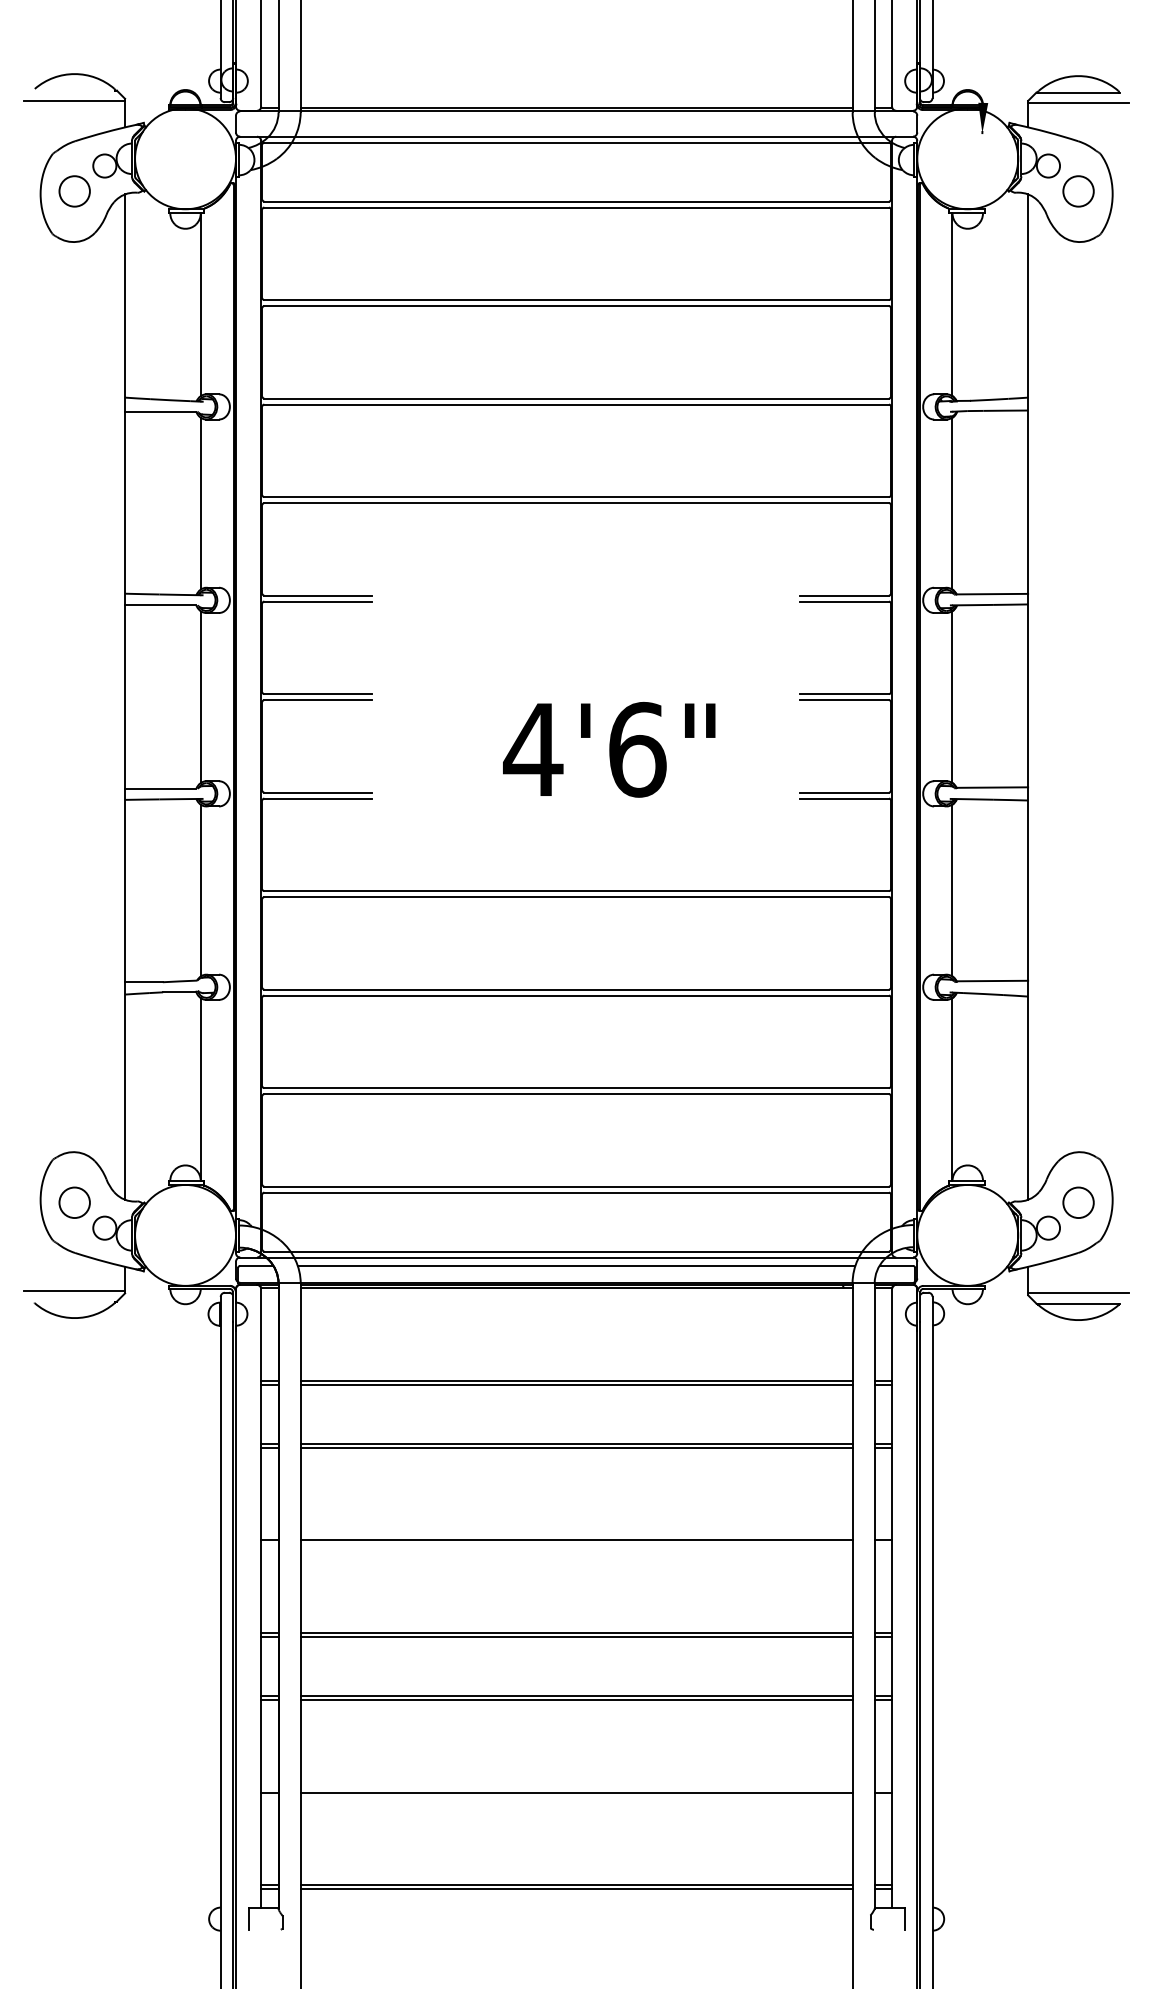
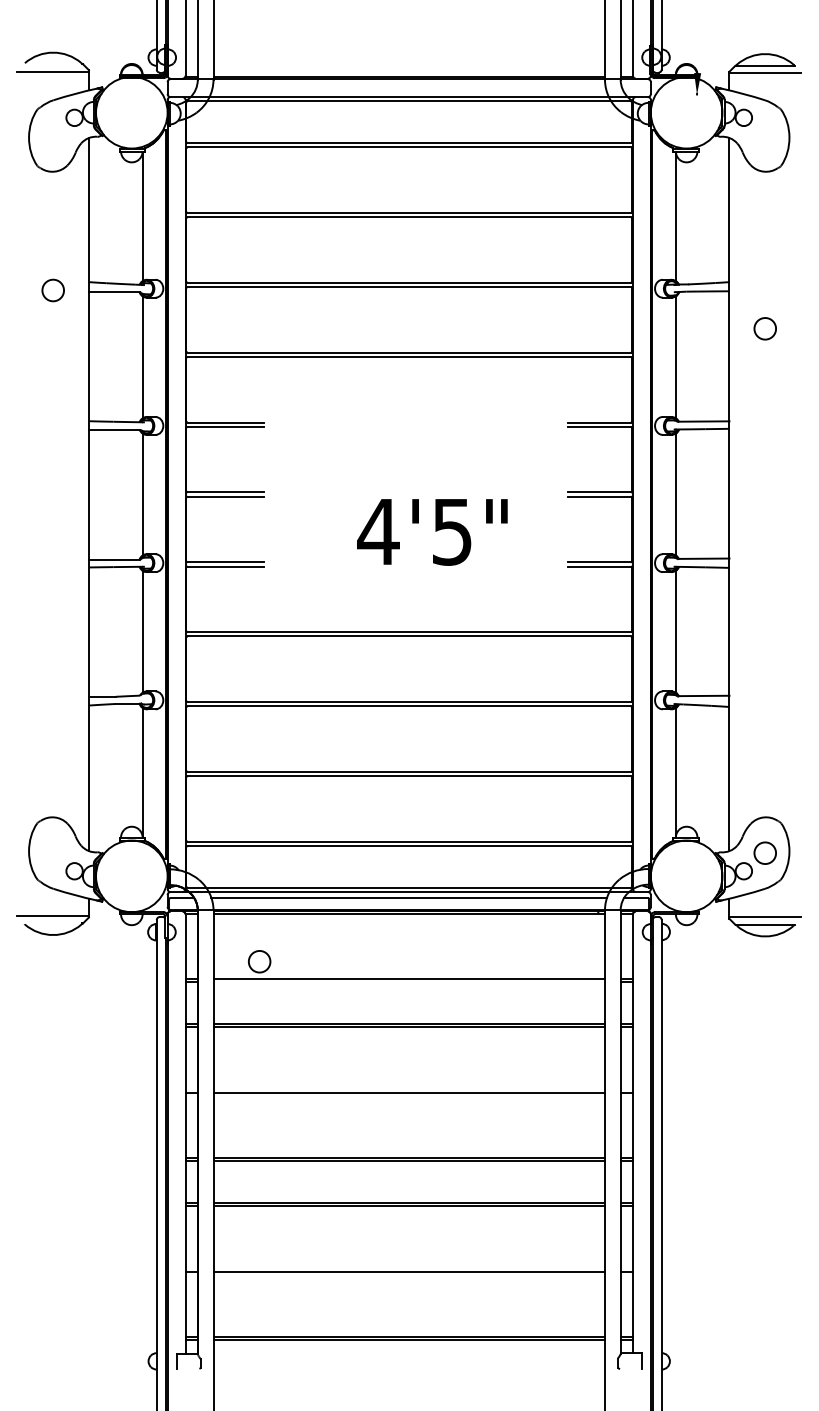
circle: (74, 191) -> (53, 290), moved
circle: (1078, 191) -> (765, 328), moved
text: (637, 749) -> (452, 531), 4'6" -> 4'5"
circle: (74, 1202) -> (259, 961), moved
line: (576, 1384) -> (409, 982), removed

